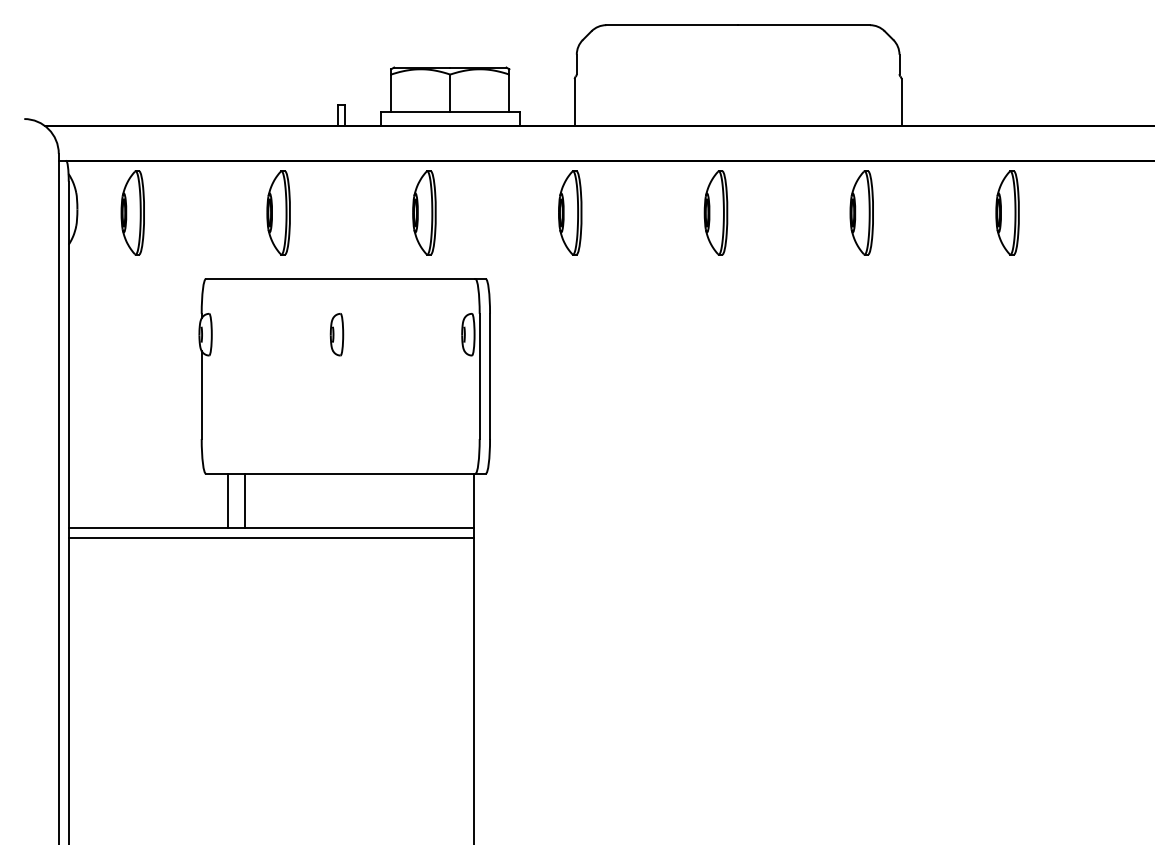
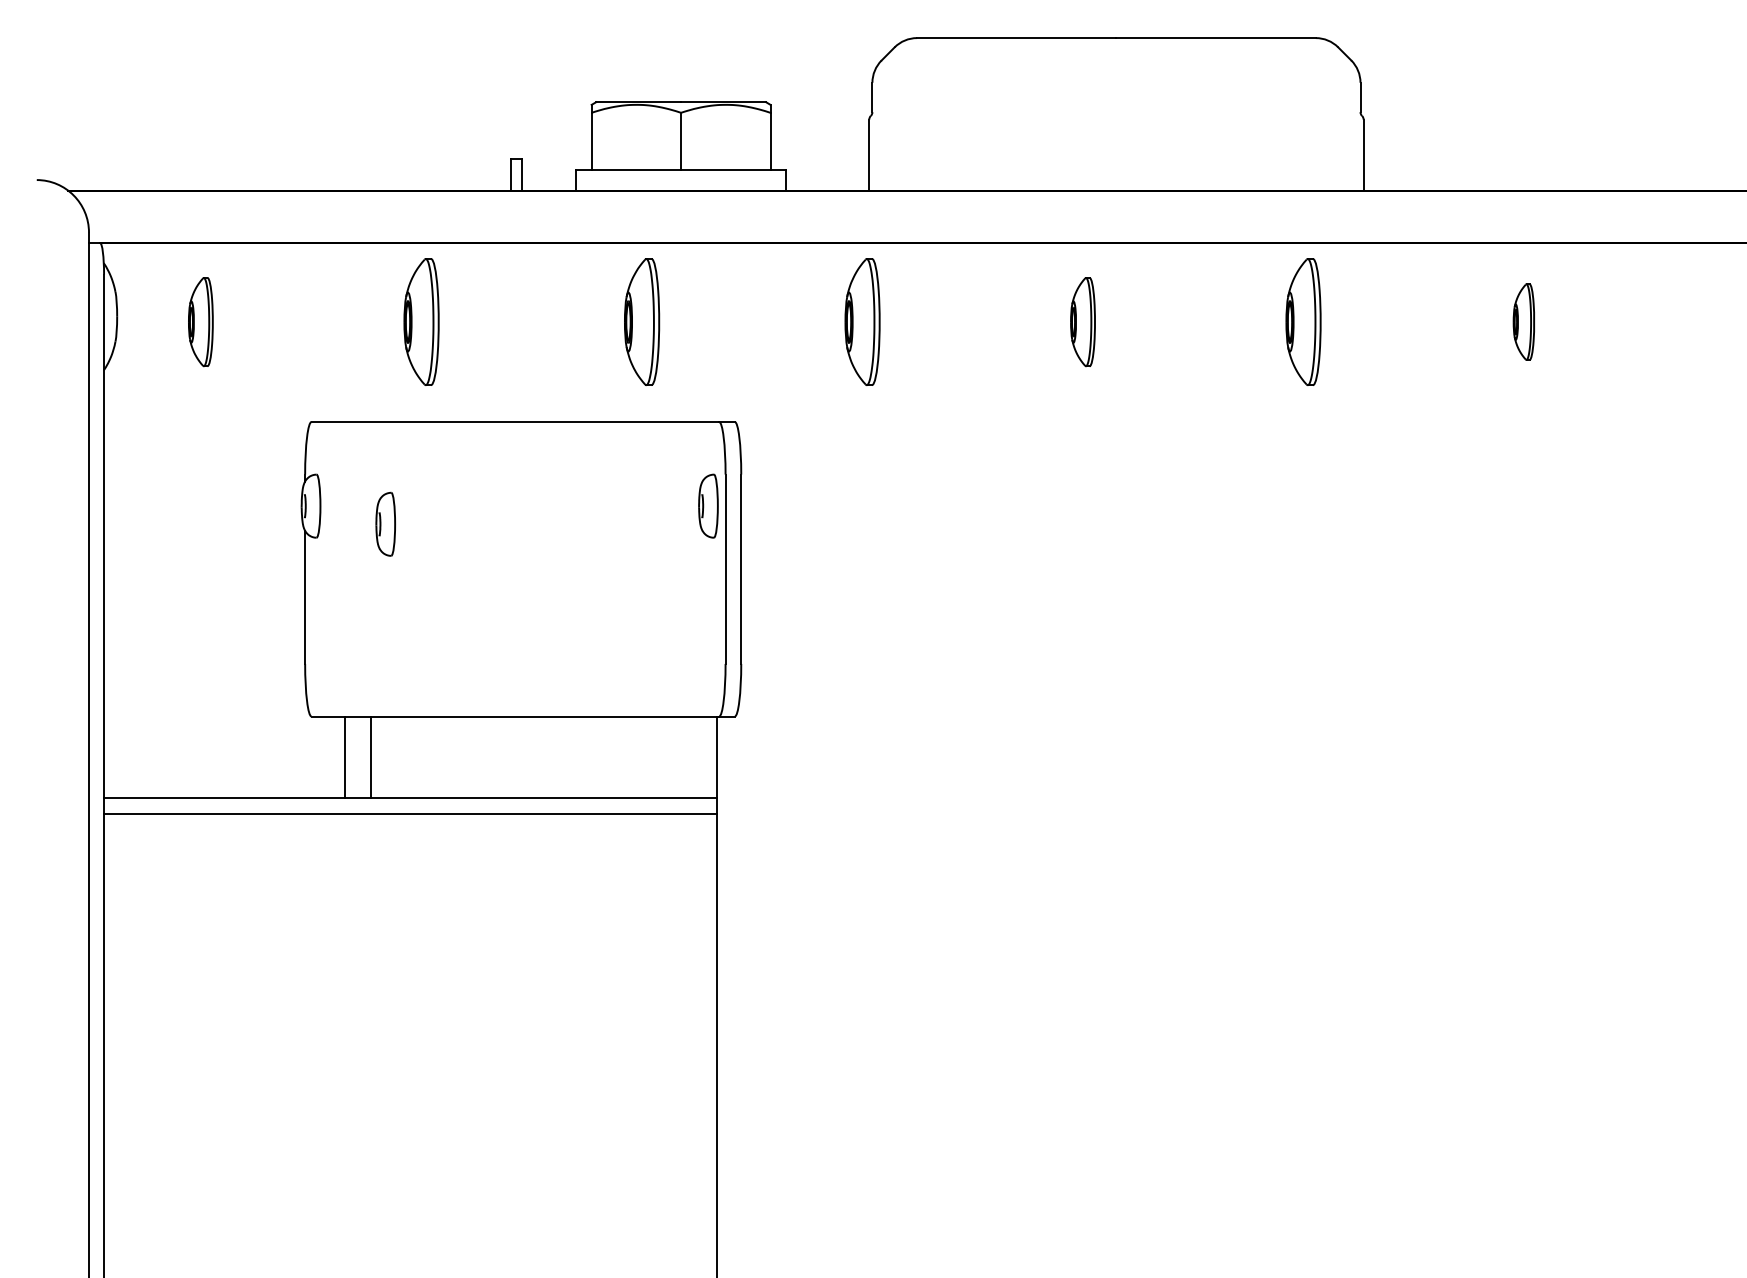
part: (132, 212) -> (200, 321), size x0.7
part: (715, 212) -> (1082, 321), size x0.7
part: (1007, 212) -> (1523, 321), size x0.6
part: (336, 334) -> (384, 524), moved

